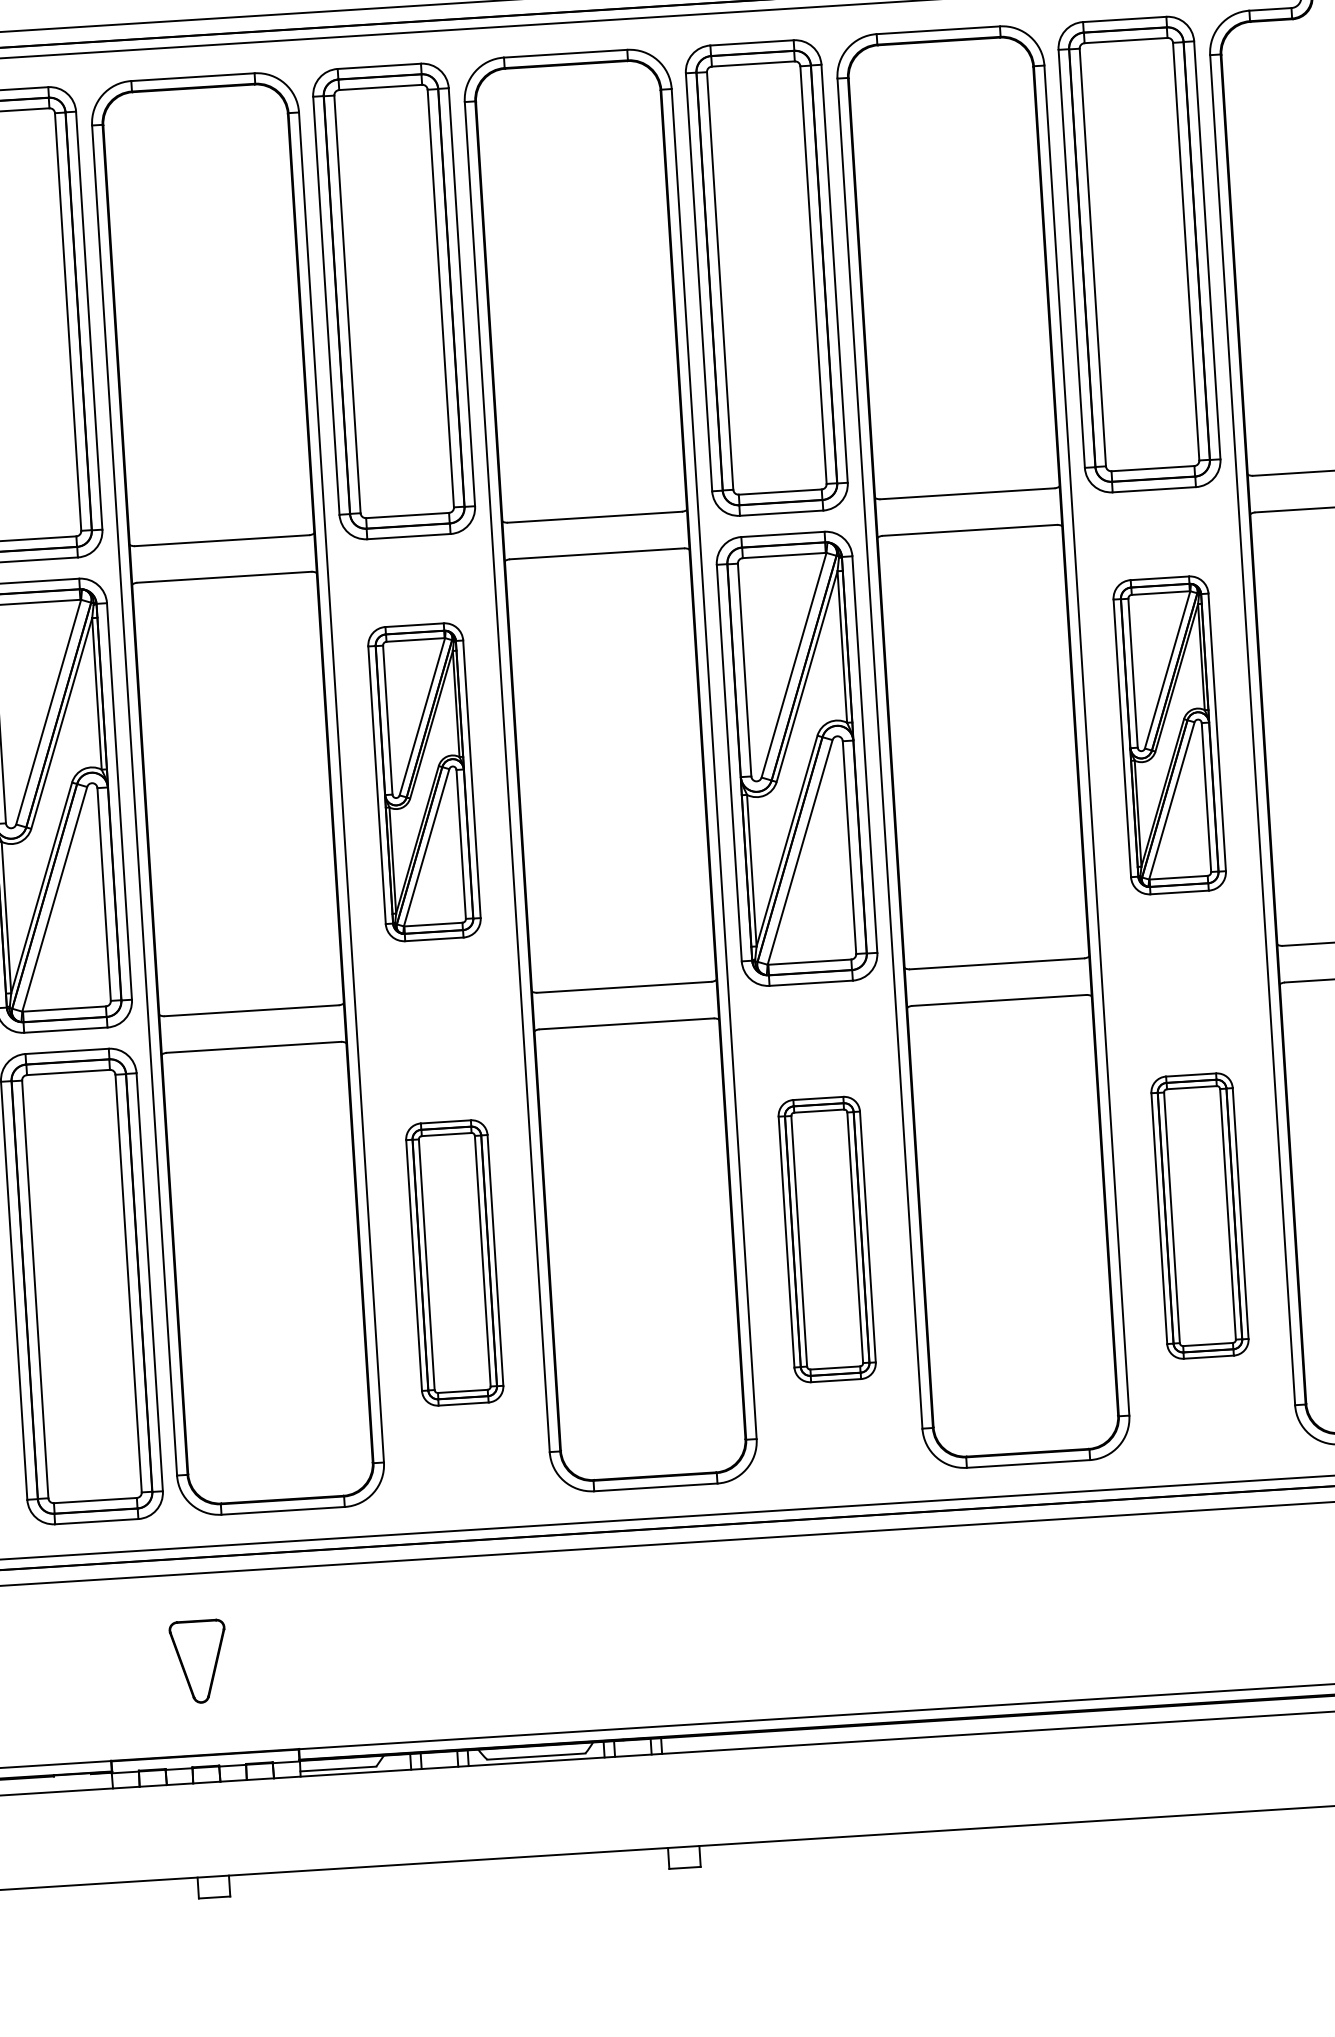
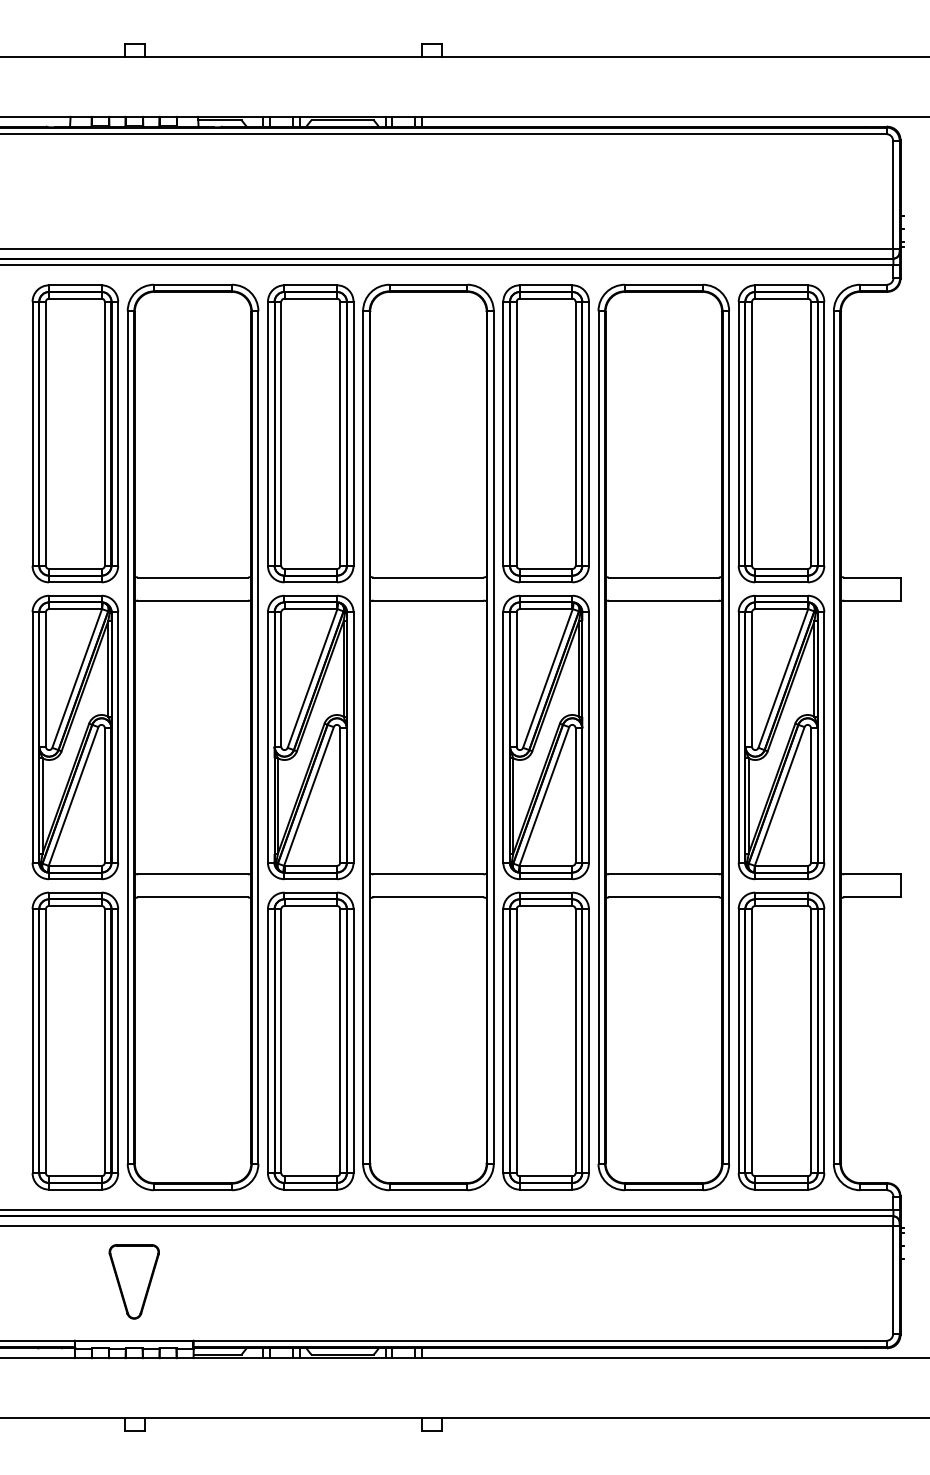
part: (1169, 735) -> (781, 737), size x1.43
part: (423, 782) -> (310, 737), size x1.43
part: (1199, 1215) -> (781, 1040), size x1.67
part: (826, 1238) -> (545, 1040), size x1.67
part: (454, 1262) -> (310, 1040), size x1.67
part: (197, 1661) -> (133, 1281), size x1.43

